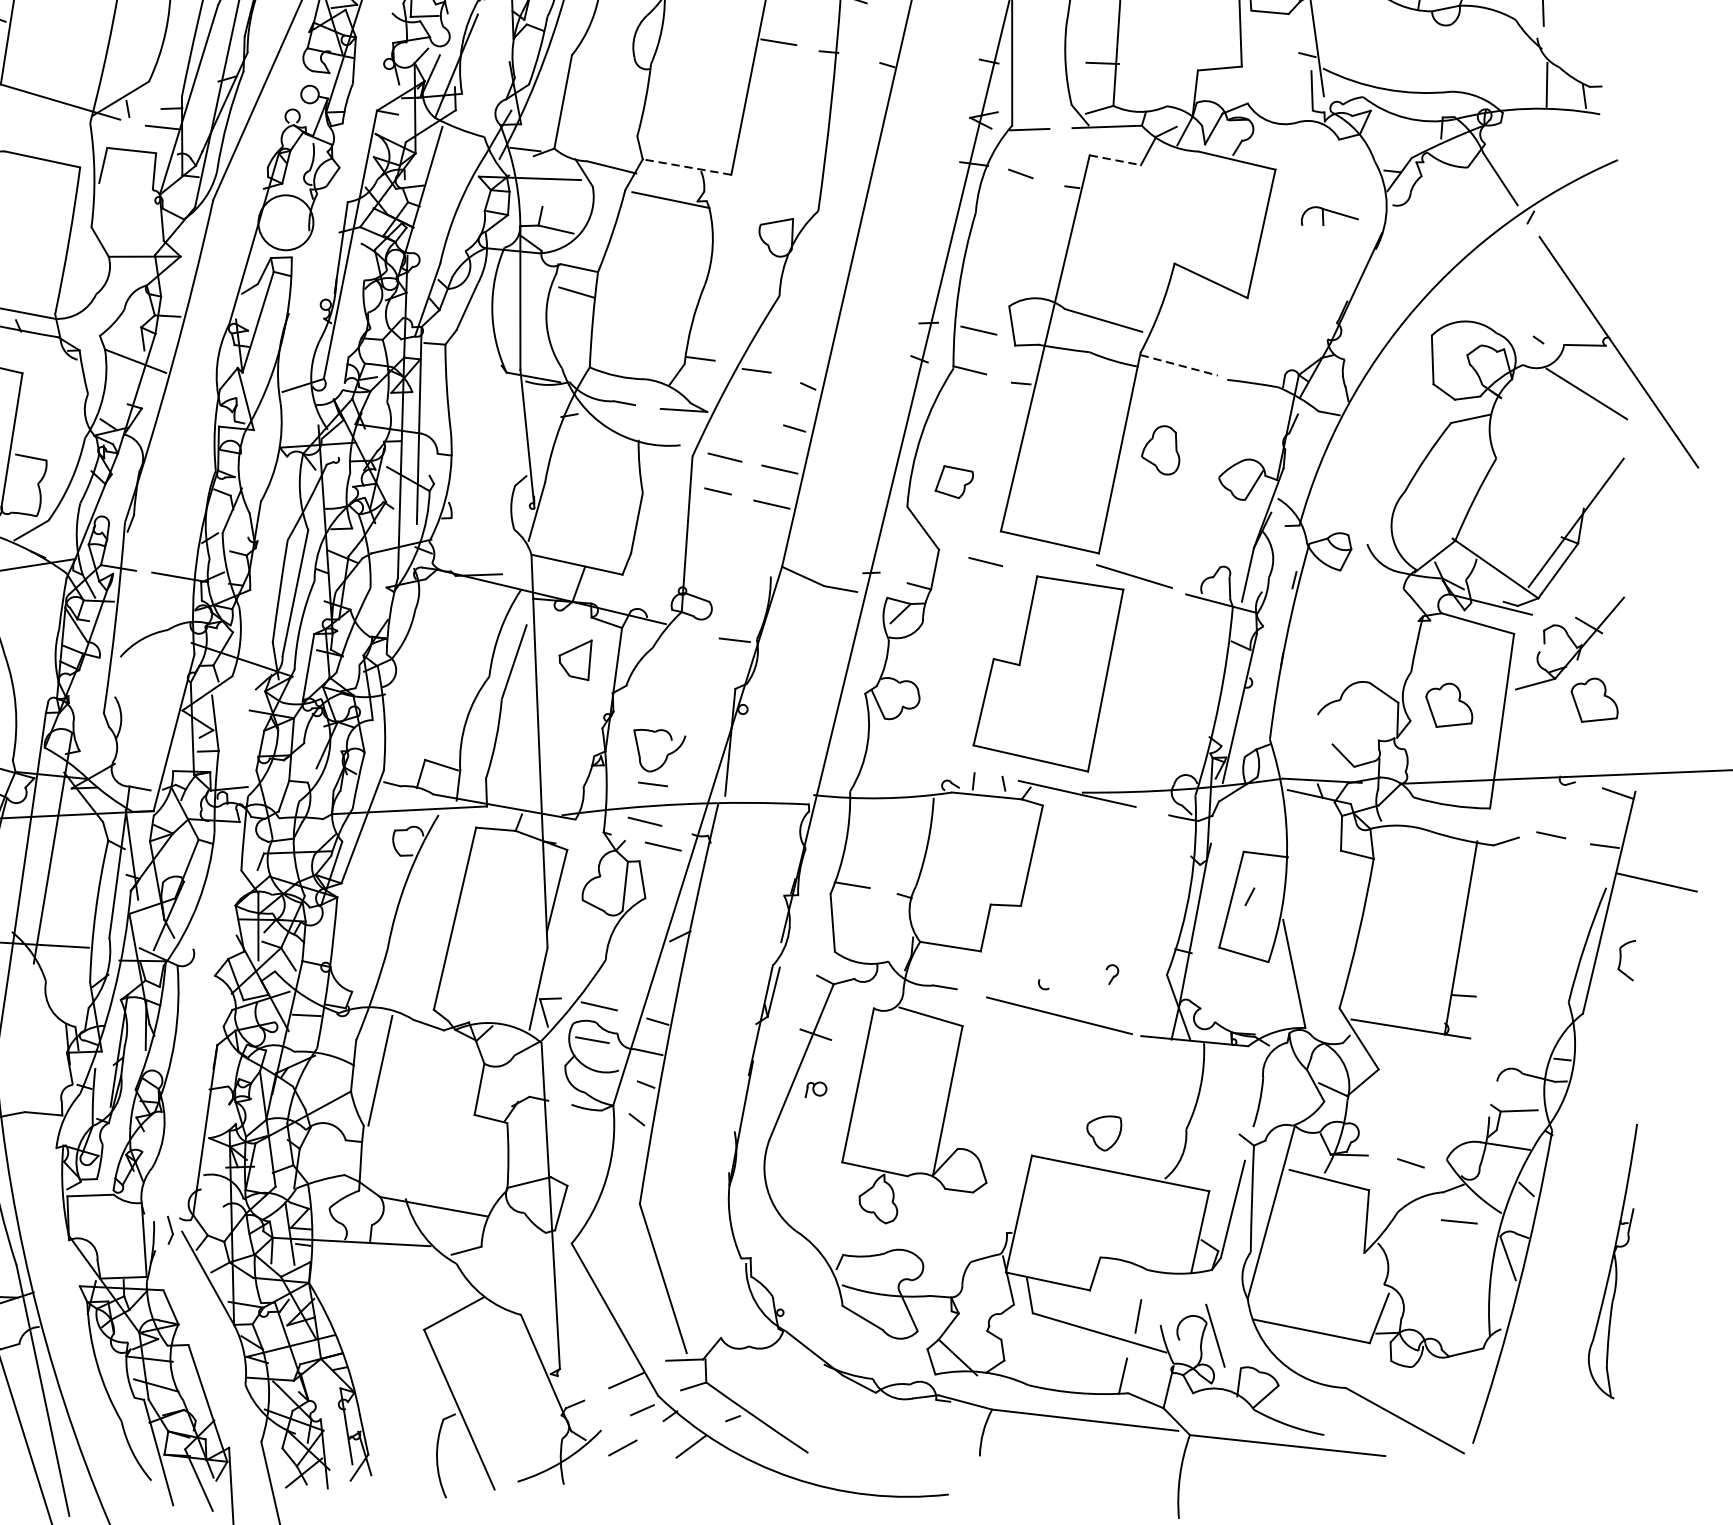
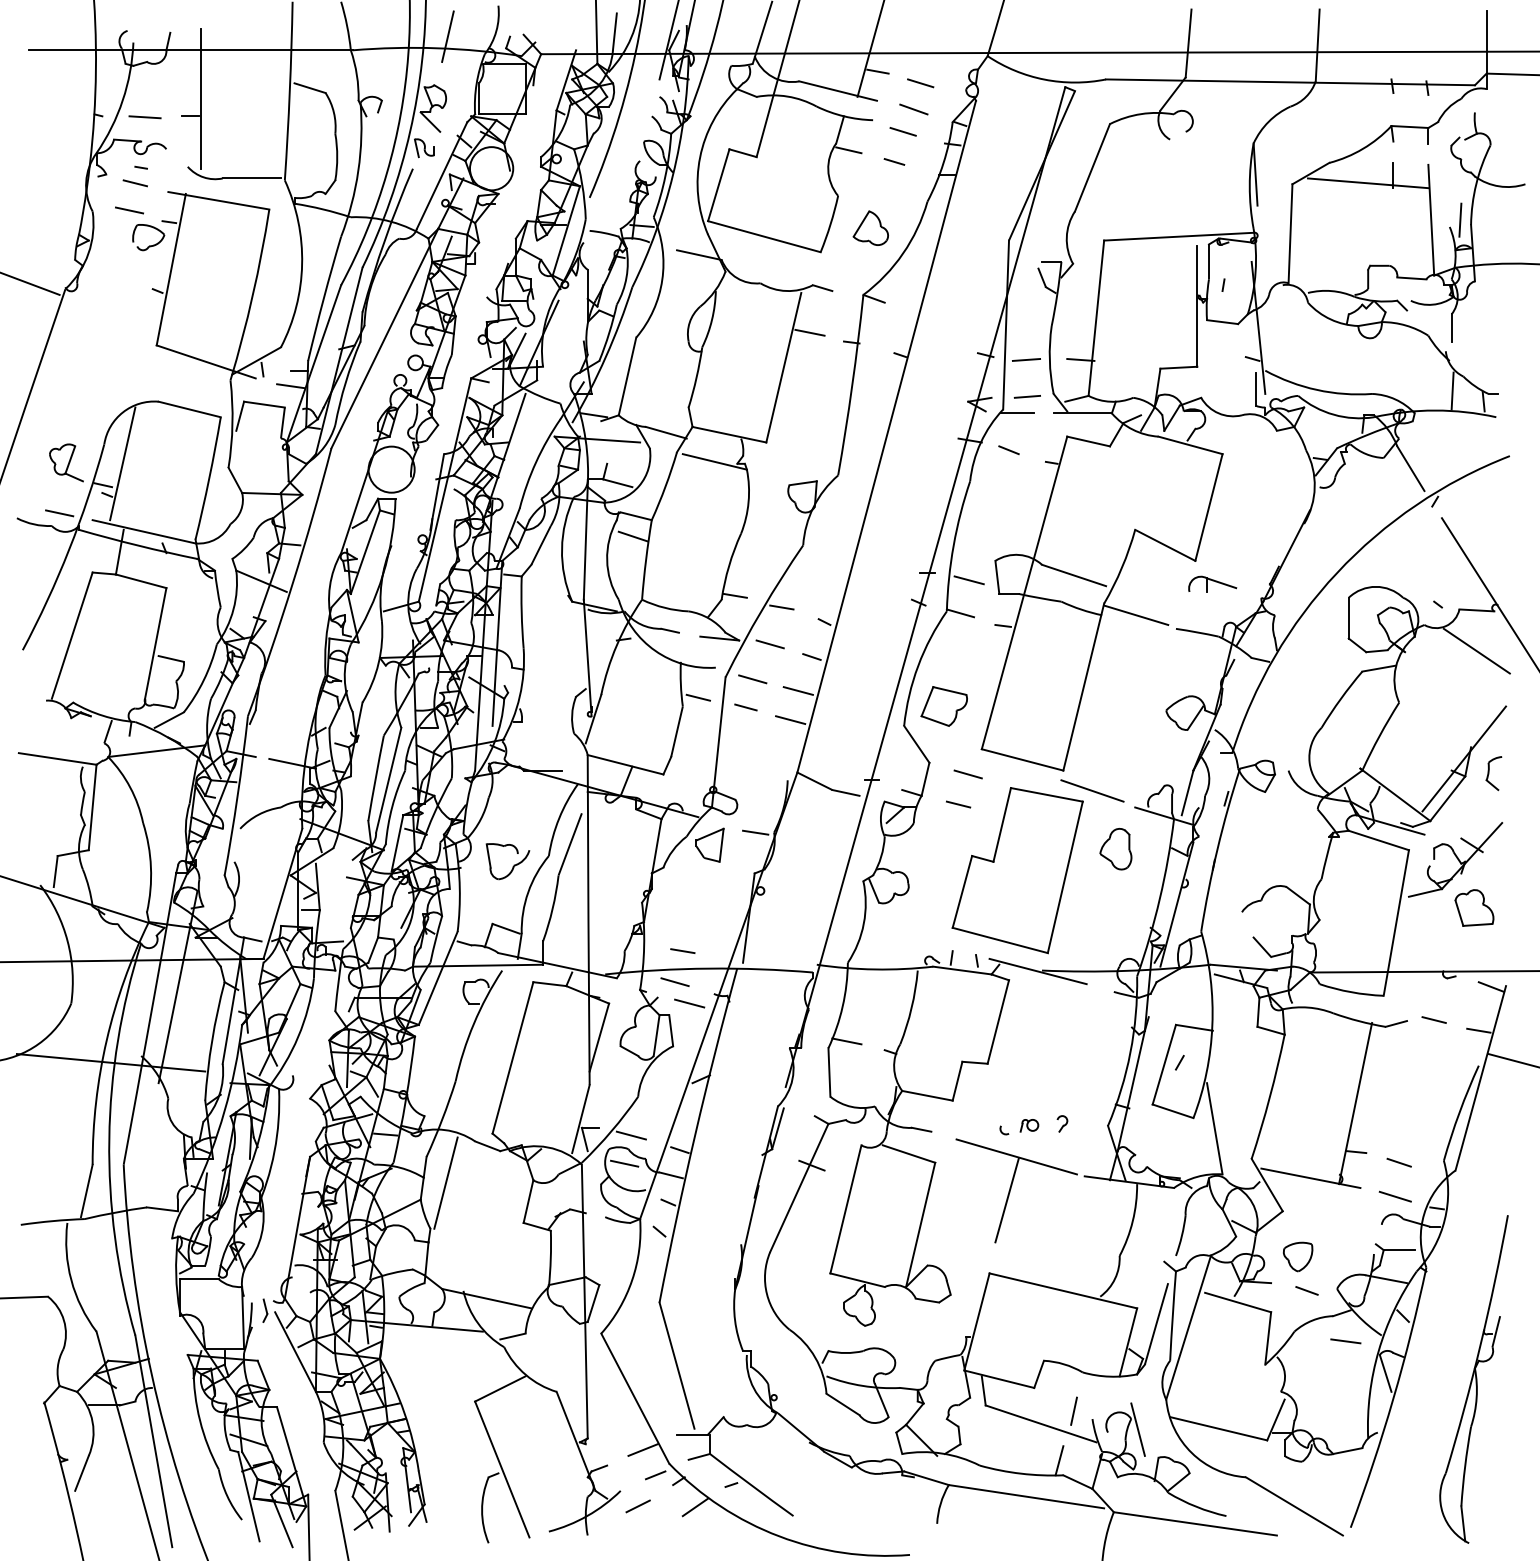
line: (1037, 65) -> (1026, 359), added
line: (1040, 109) -> (1027, 396), added
line: (1115, 160) -> (1088, 441), dashed -> solid
line: (687, 166) -> (729, 434), dashed -> solid
part: (1329, 214) -> (1212, 583), moved
line: (1179, 365) -> (1136, 615), dashed -> solid
line: (743, 415) -> (769, 644), added
part: (1159, 450) -> (1115, 849), moved
line: (661, 481) -> (698, 697), added
part: (953, 482) -> (943, 706), size x1.43
line: (975, 598) -> (958, 804), added
part: (575, 659) -> (709, 844), moved
part: (1449, 704) -> (1352, 907), removed
part: (665, 755) -> (512, 866), moved
part: (1626, 960) -> (1493, 773), moved
line: (1514, 1006) -> (1398, 1162), added
line: (1511, 1047) -> (1394, 1196), added
line: (1049, 1068) -> (1006, 1200), added
part: (815, 1089) -> (1029, 1125), moved
part: (1105, 1132) -> (1298, 1256), moved
part: (1613, 1261) -> (1473, 1379), size x1.43

